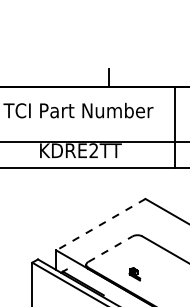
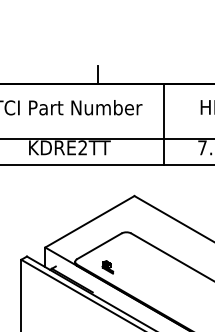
line: (100, 225) -> (89, 222), dashed -> solid
line: (110, 249) -> (99, 246), dashed -> solid
part: (134, 274) -> (107, 267), moved

